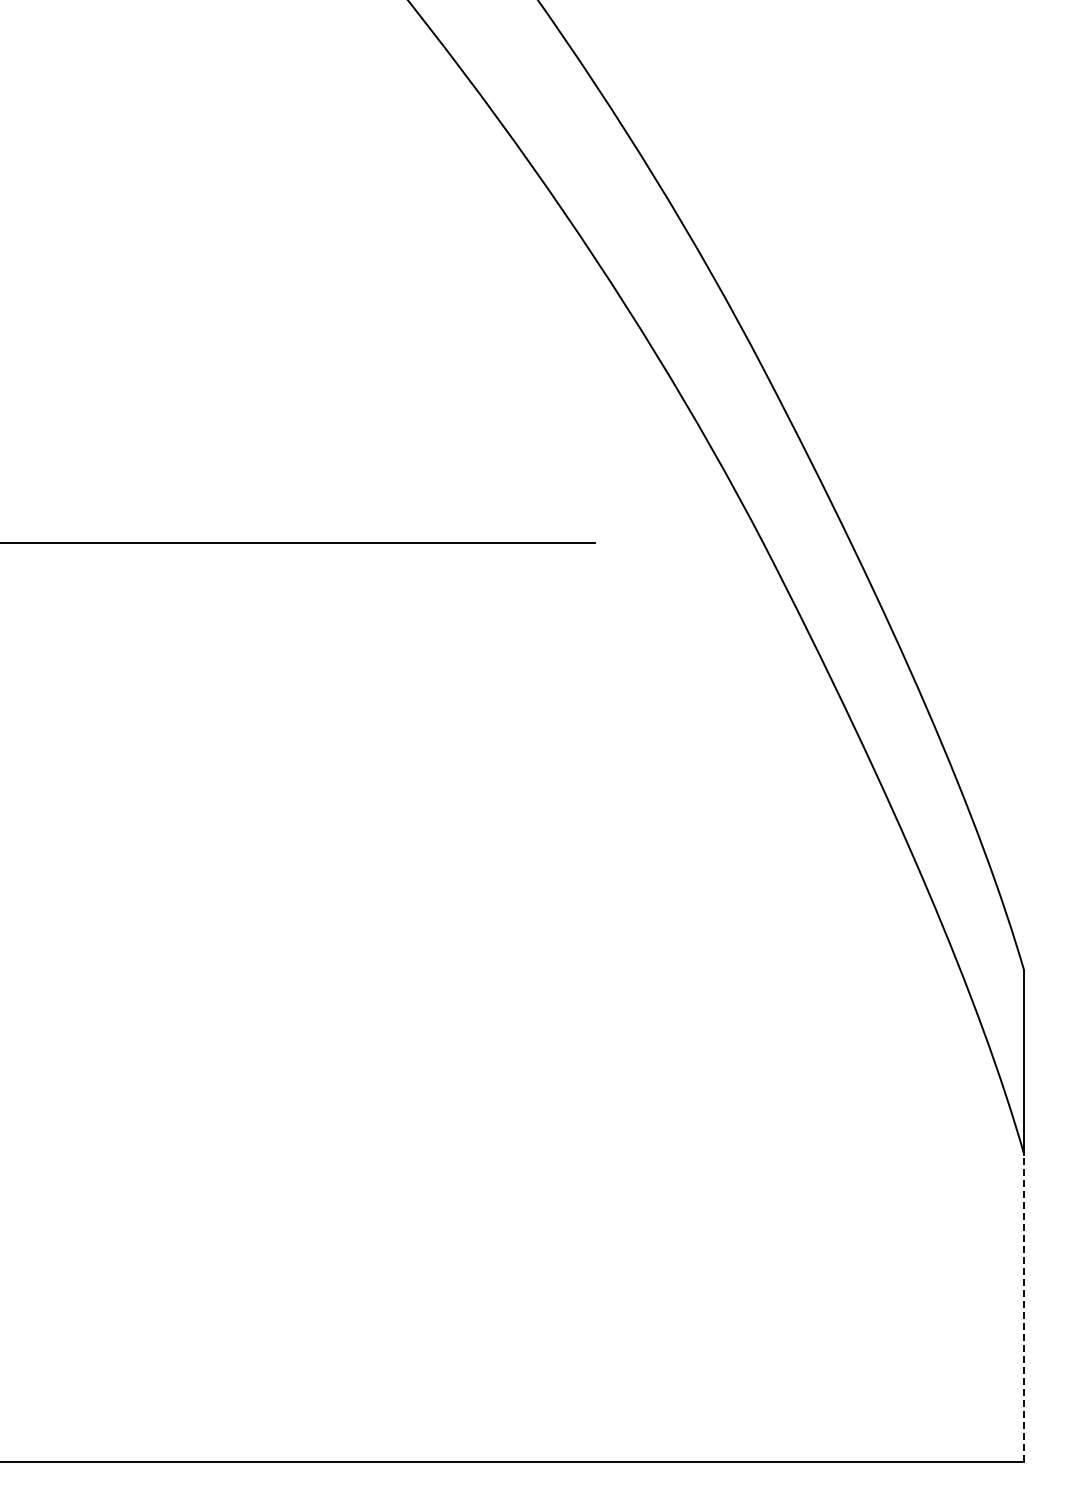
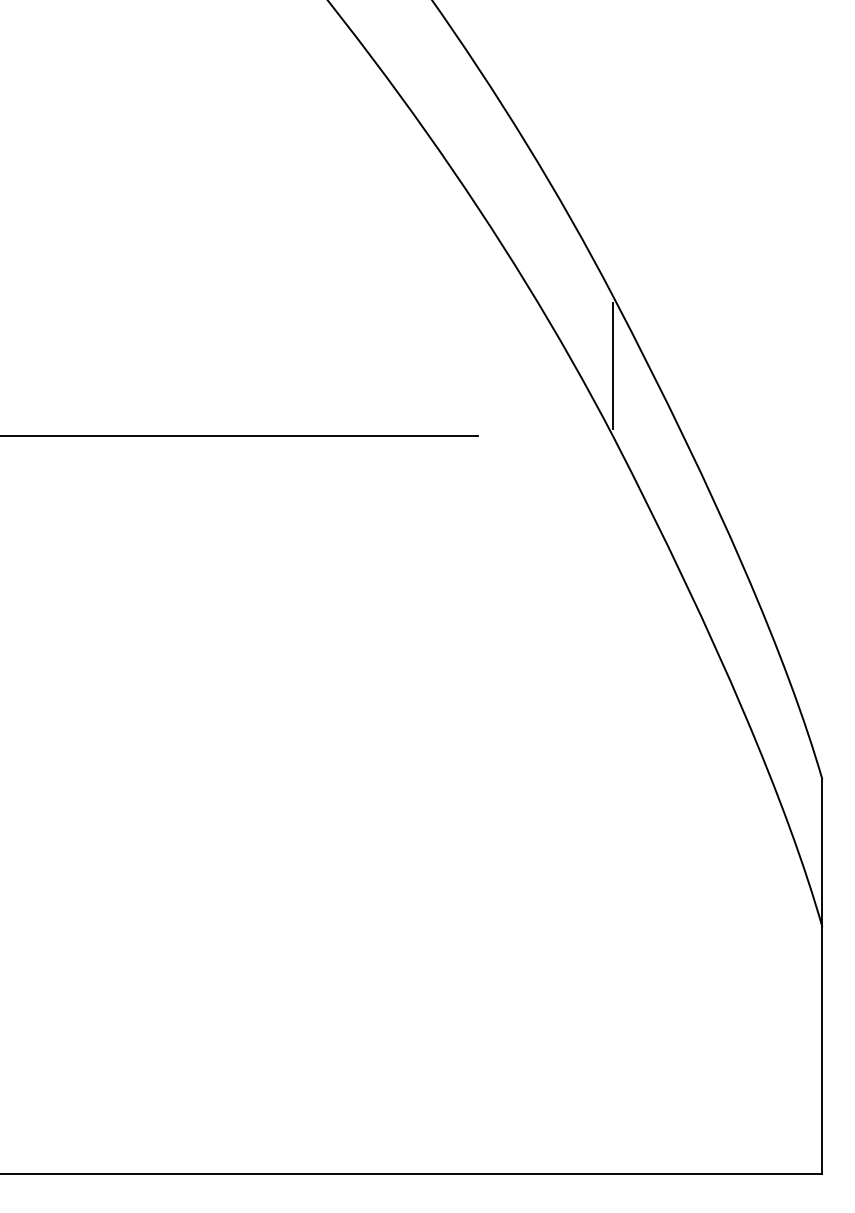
line: (763, 455) -> (612, 365), added
line: (1024, 1308) -> (822, 1050), dashed -> solid

